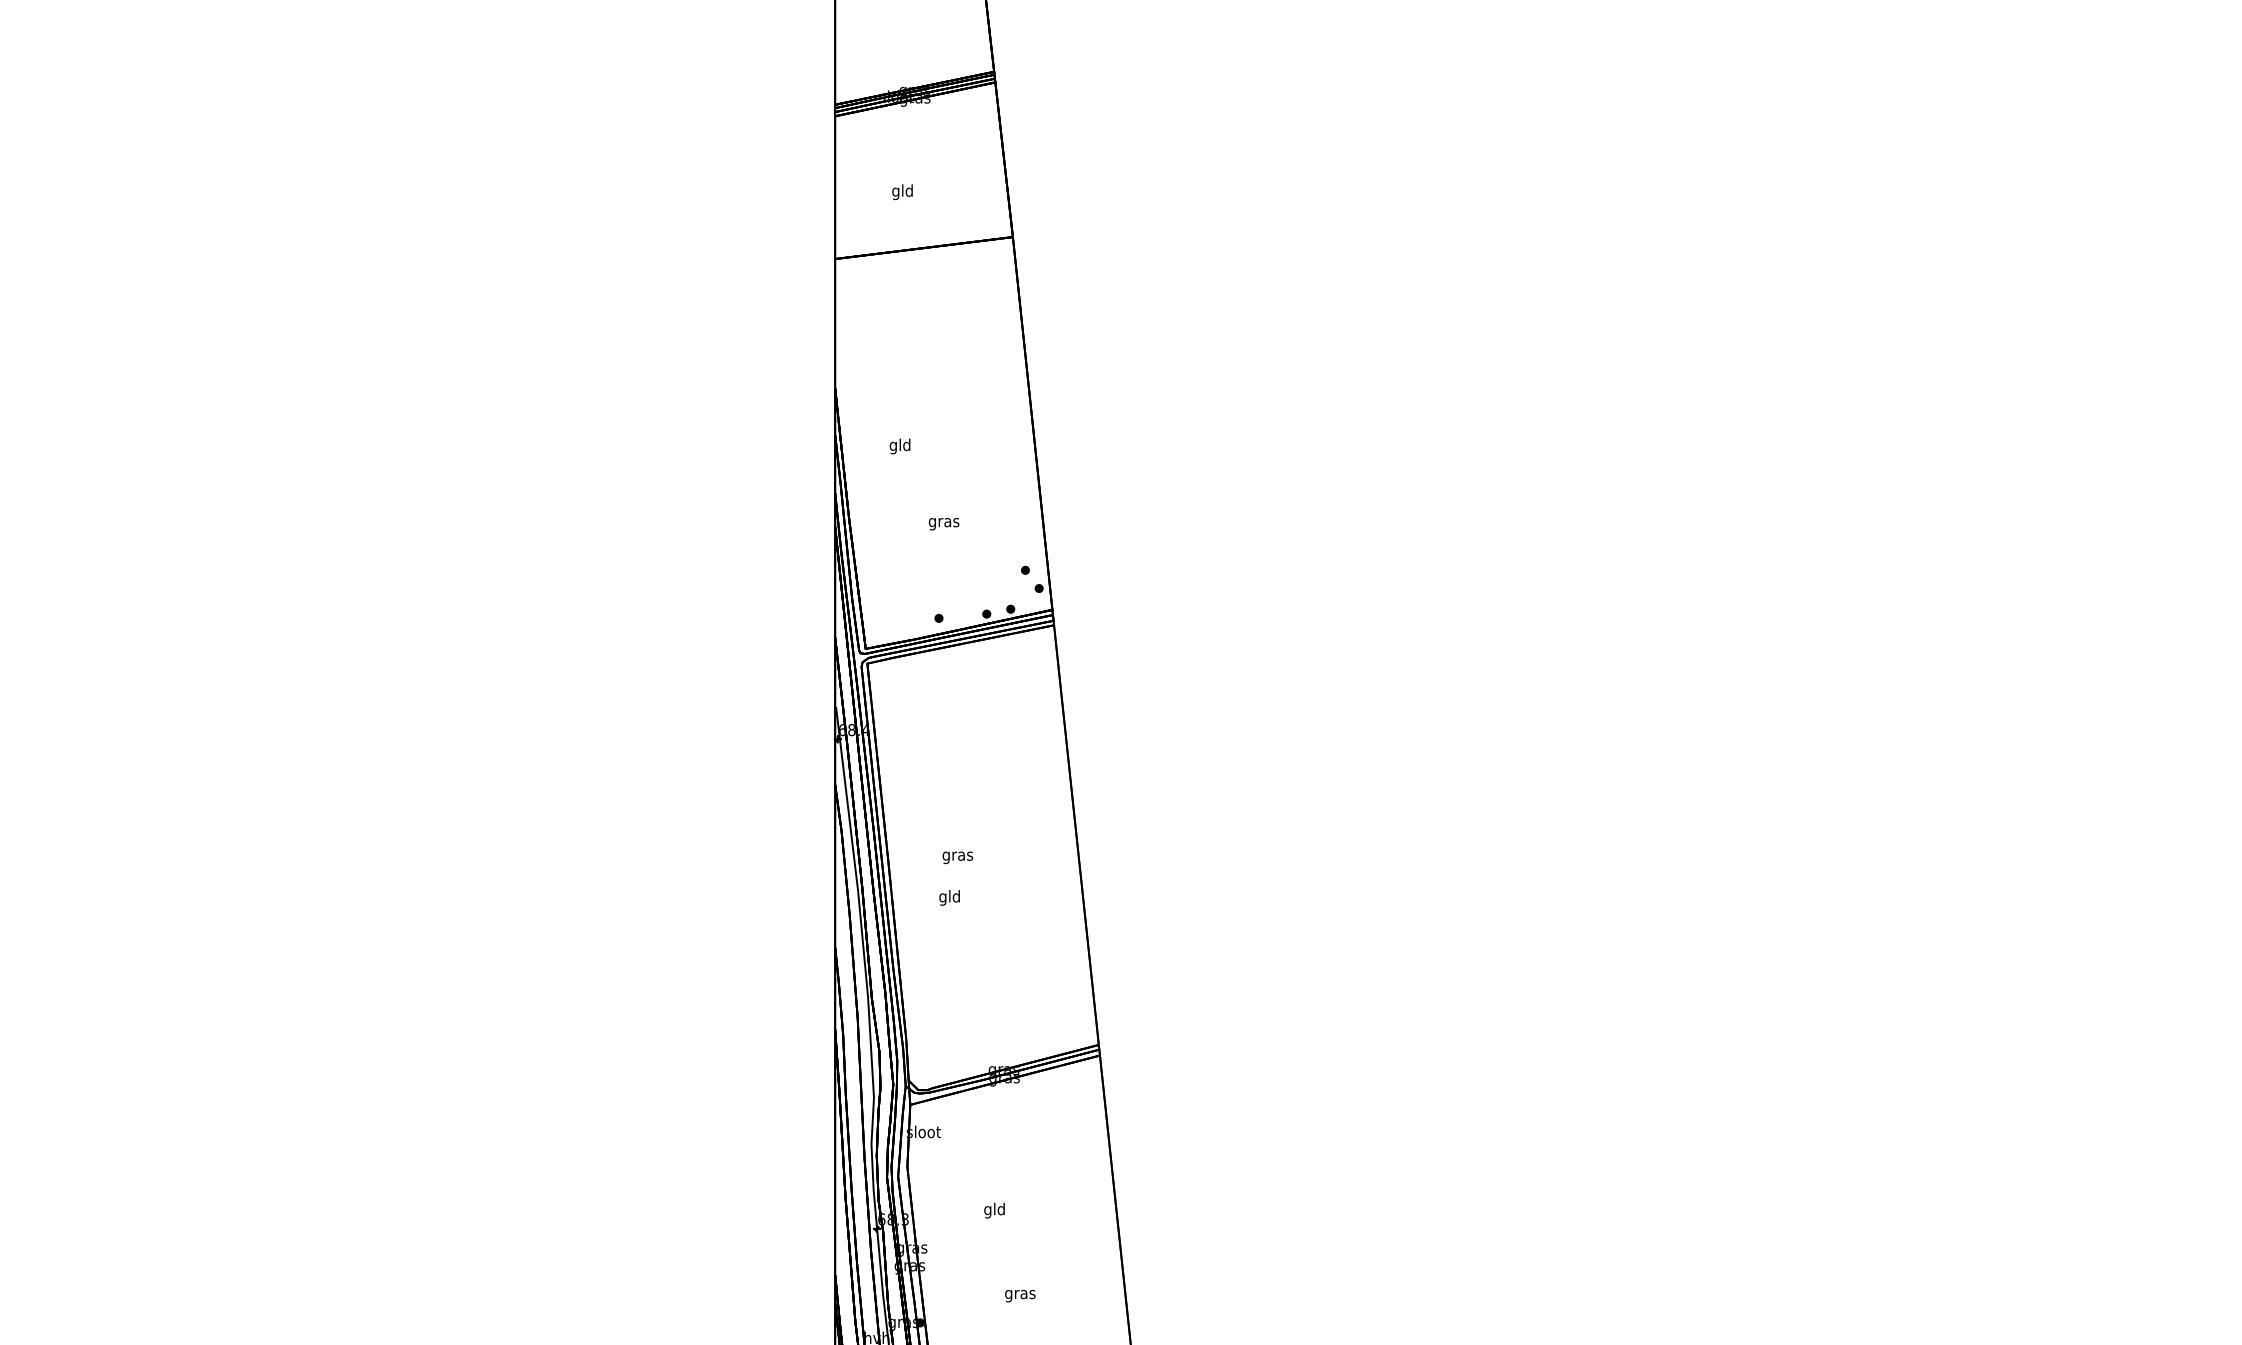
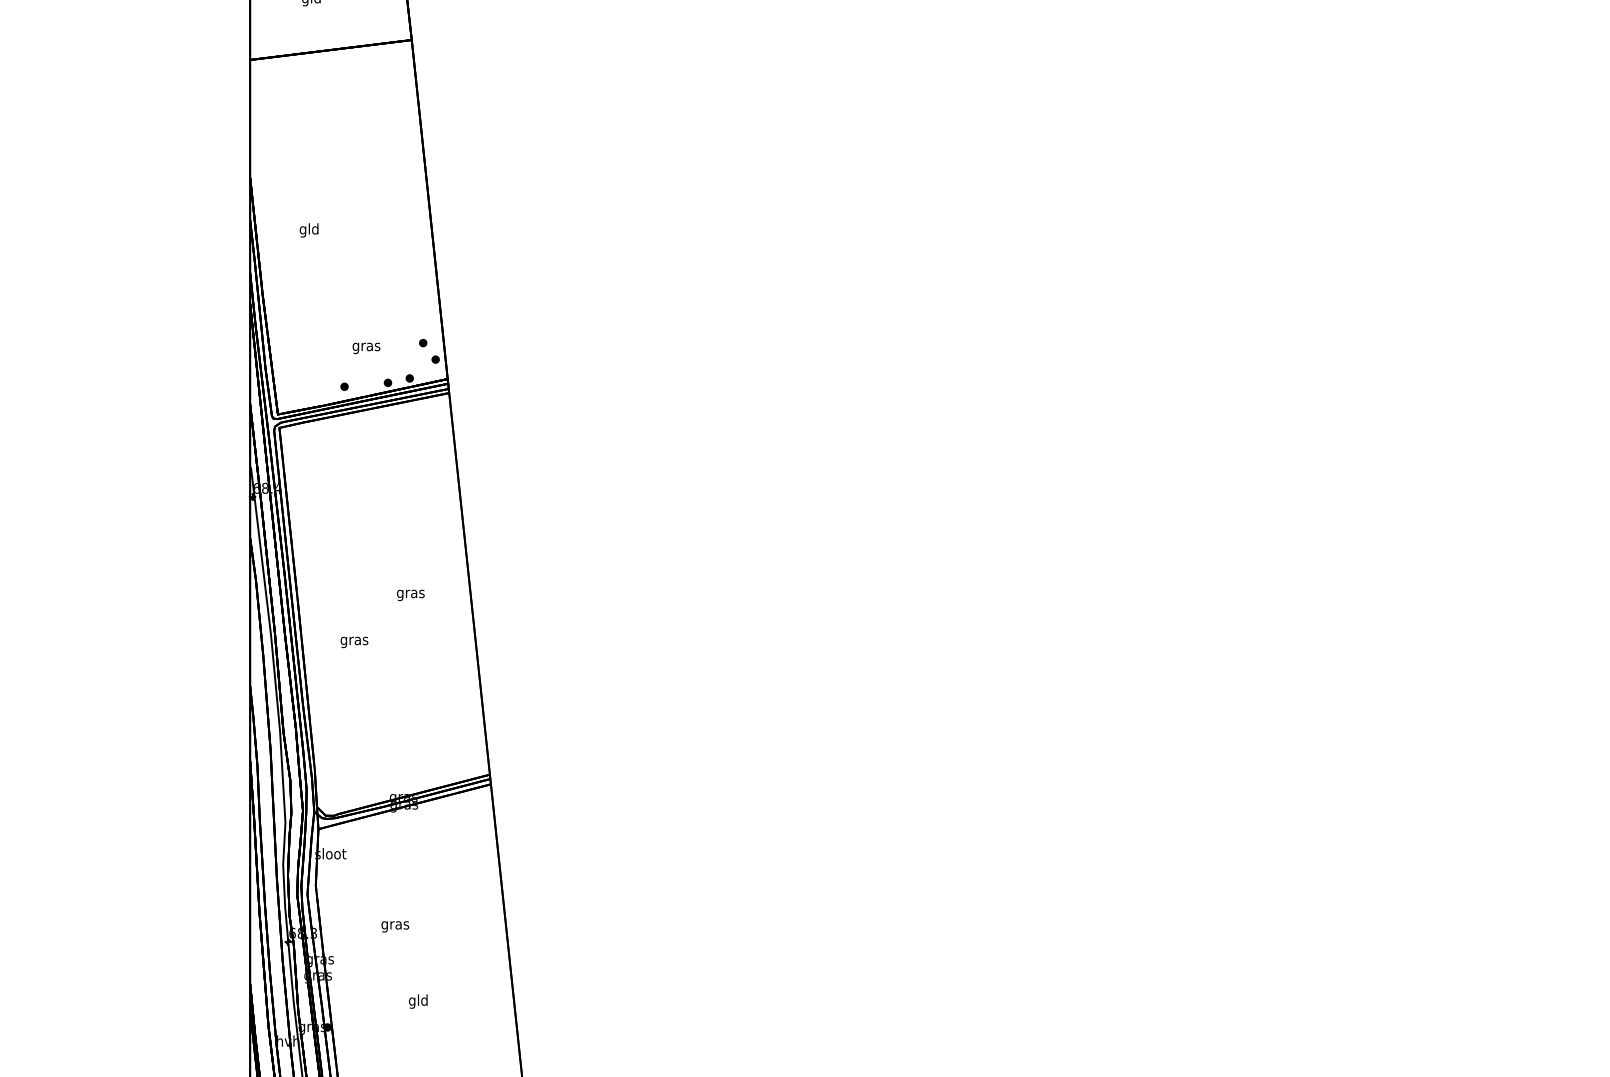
text: (943, 524) -> (365, 348), moved
text: (957, 857) -> (410, 595), moved
text: (949, 897) -> (354, 640), gld -> gras
text: (994, 1210) -> (395, 925), gld -> gras
text: (1020, 1294) -> (418, 1001), gras -> gld

